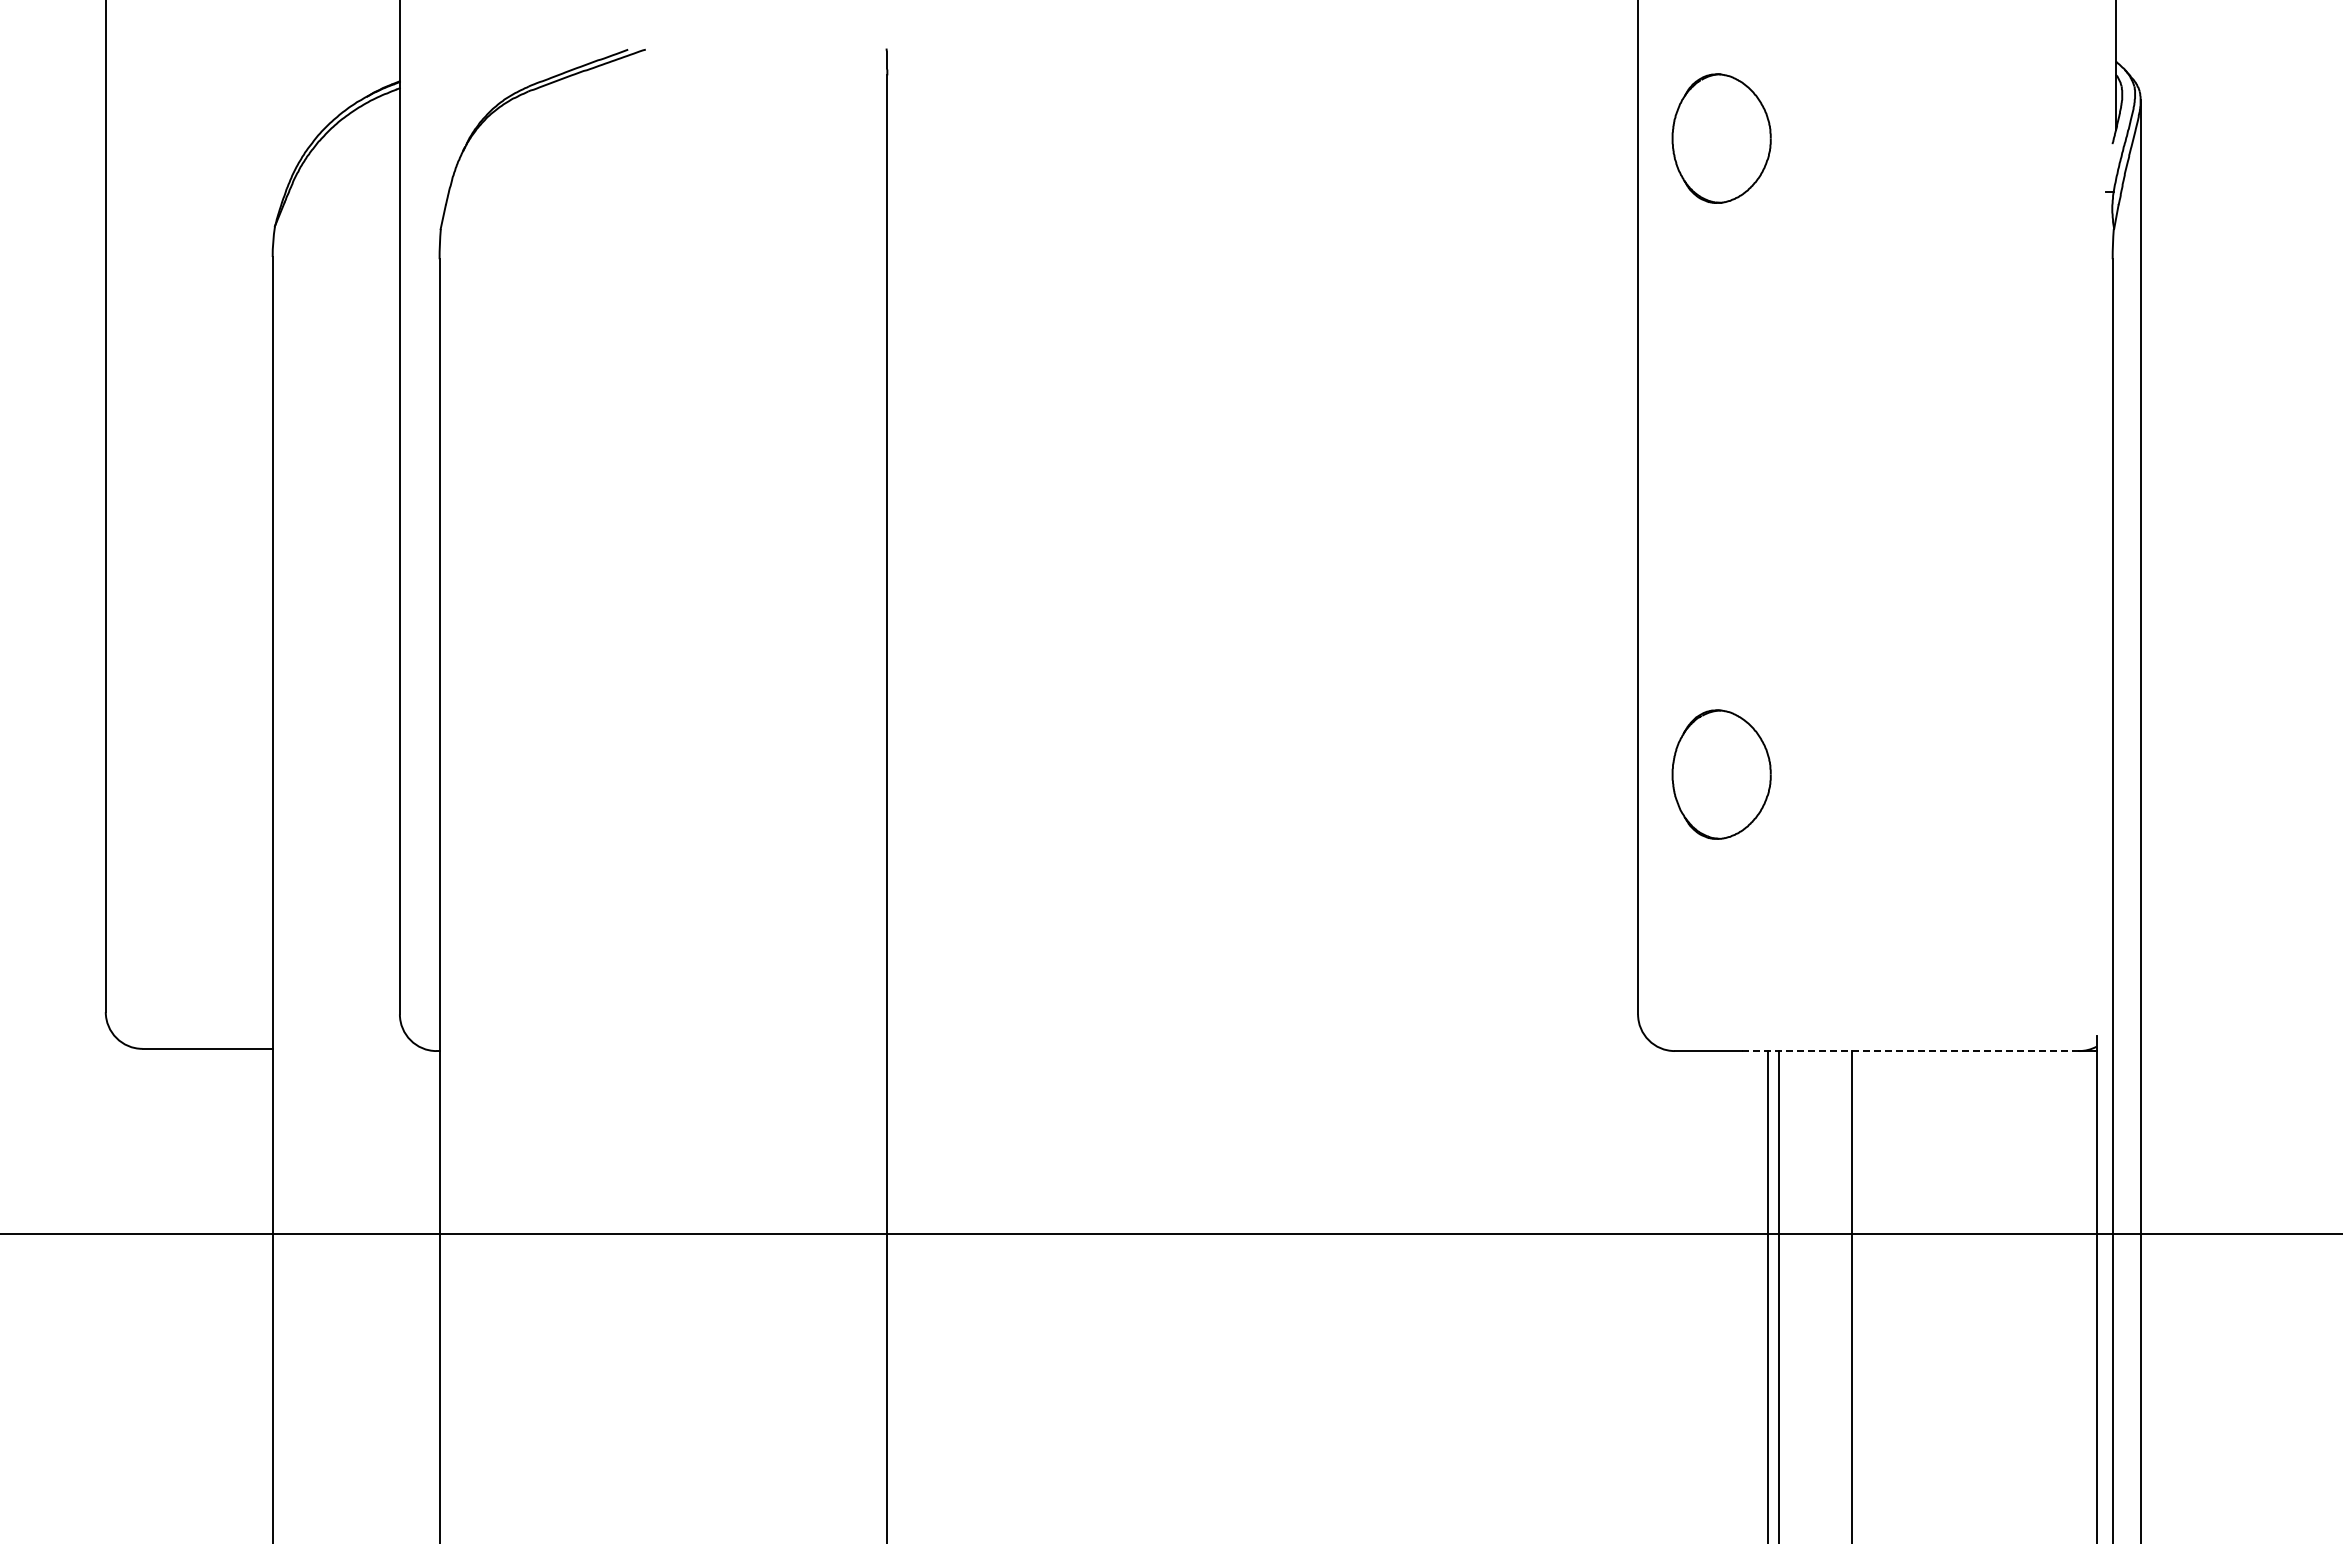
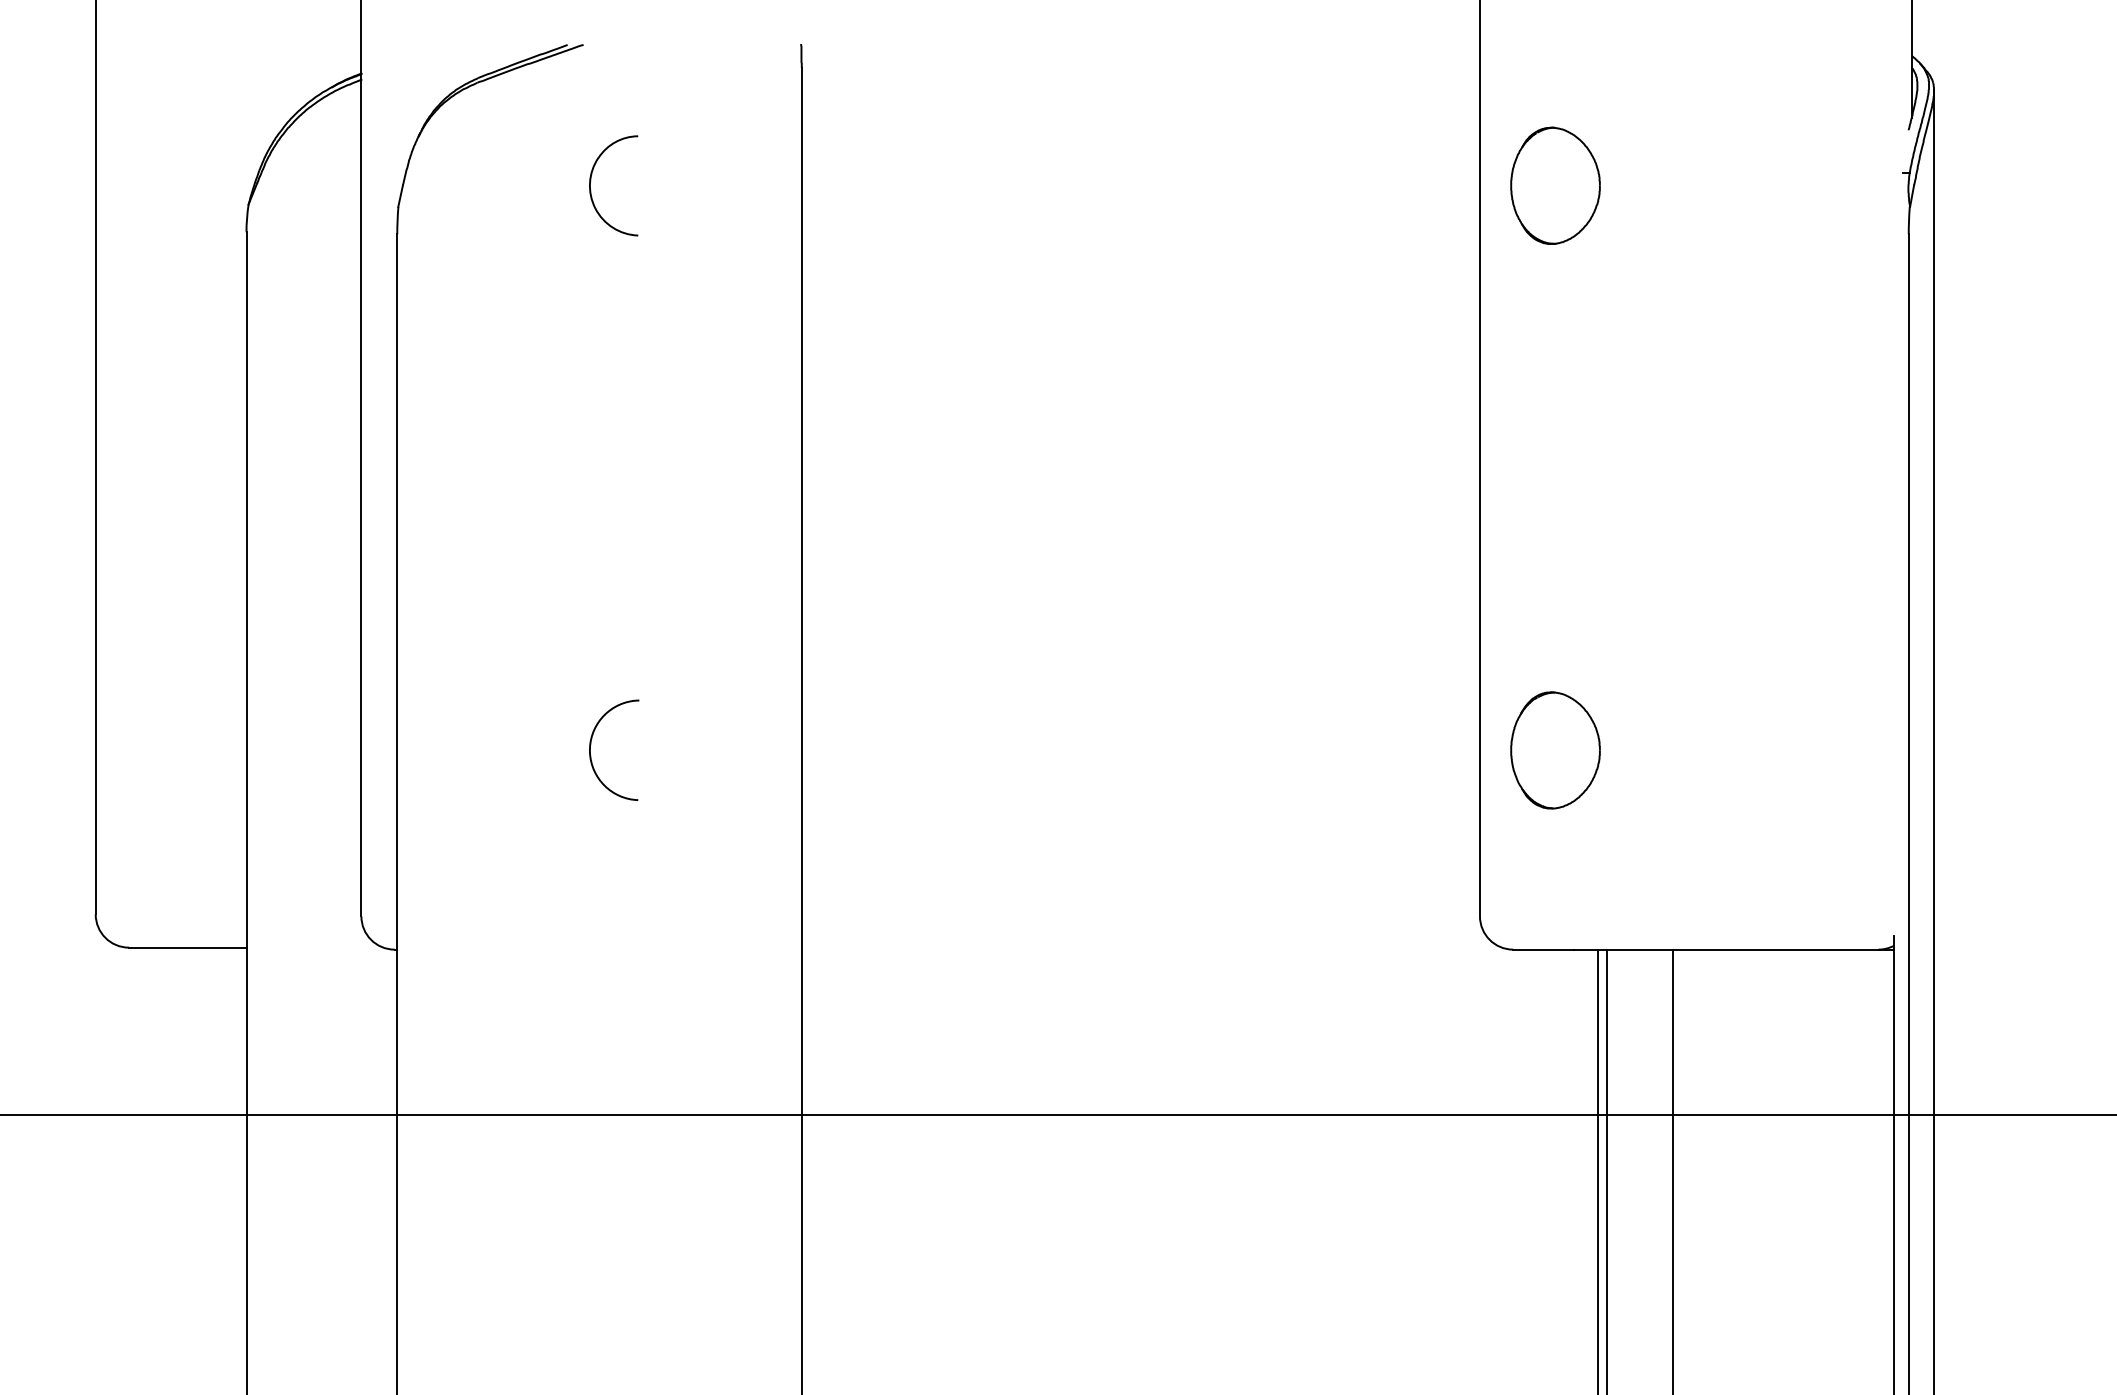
part: (1721, 138) -> (1555, 185), moved
part: (654, 199) -> (591, 180), added
part: (1721, 774) -> (1555, 750), moved
part: (654, 823) -> (591, 744), added
line: (1910, 1051) -> (1726, 950), dashed -> solid

